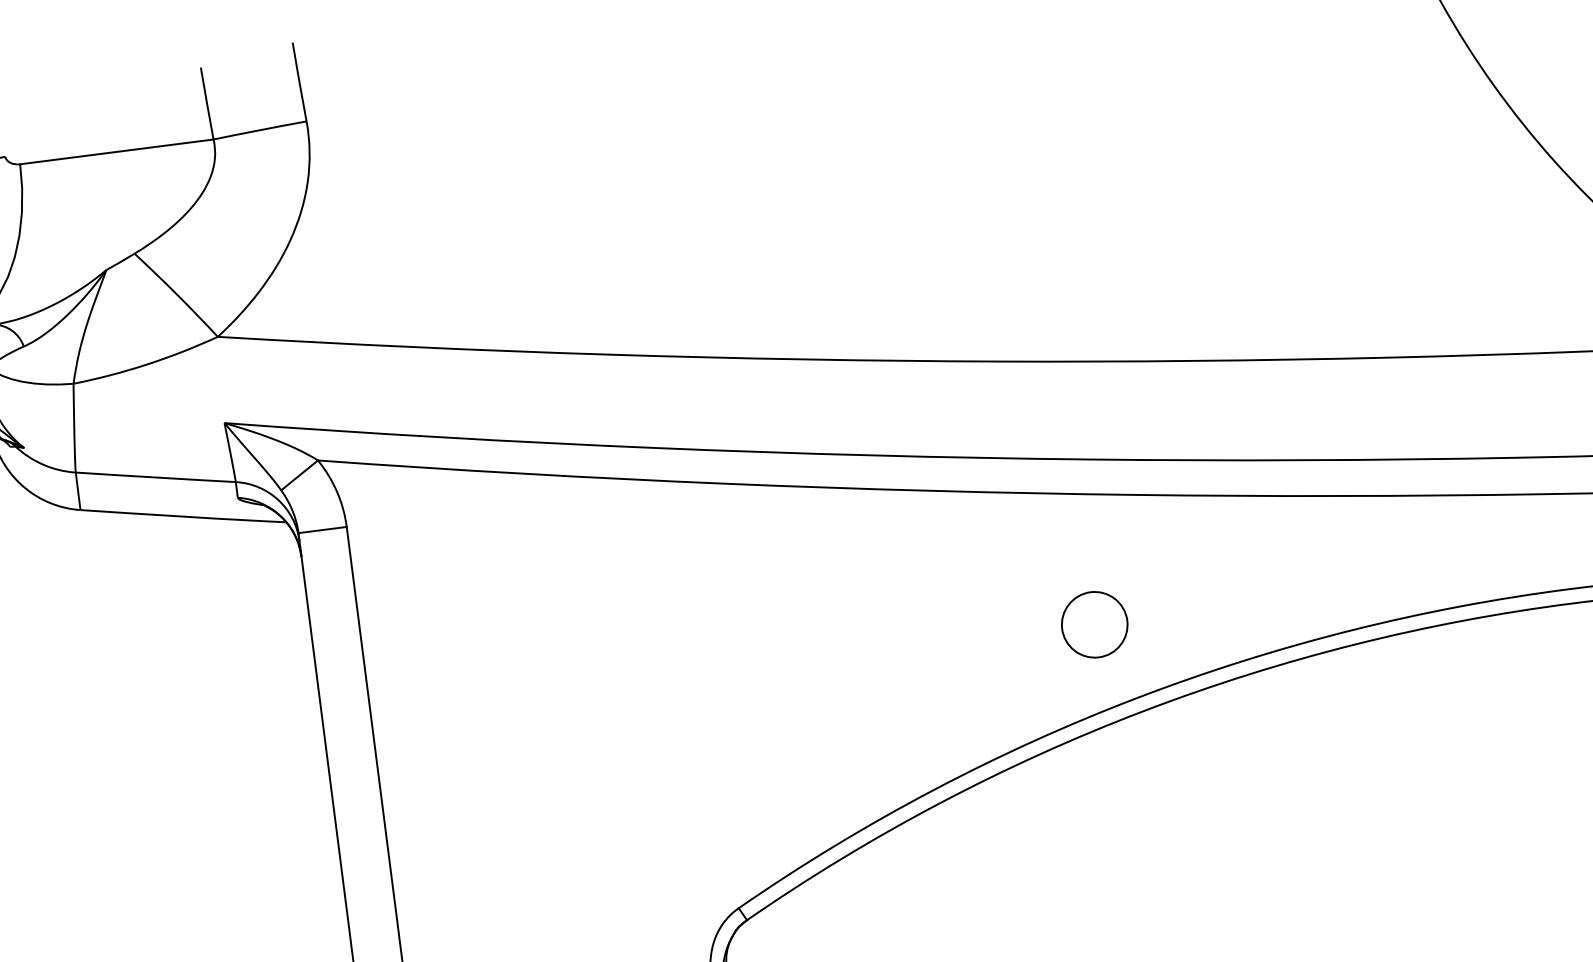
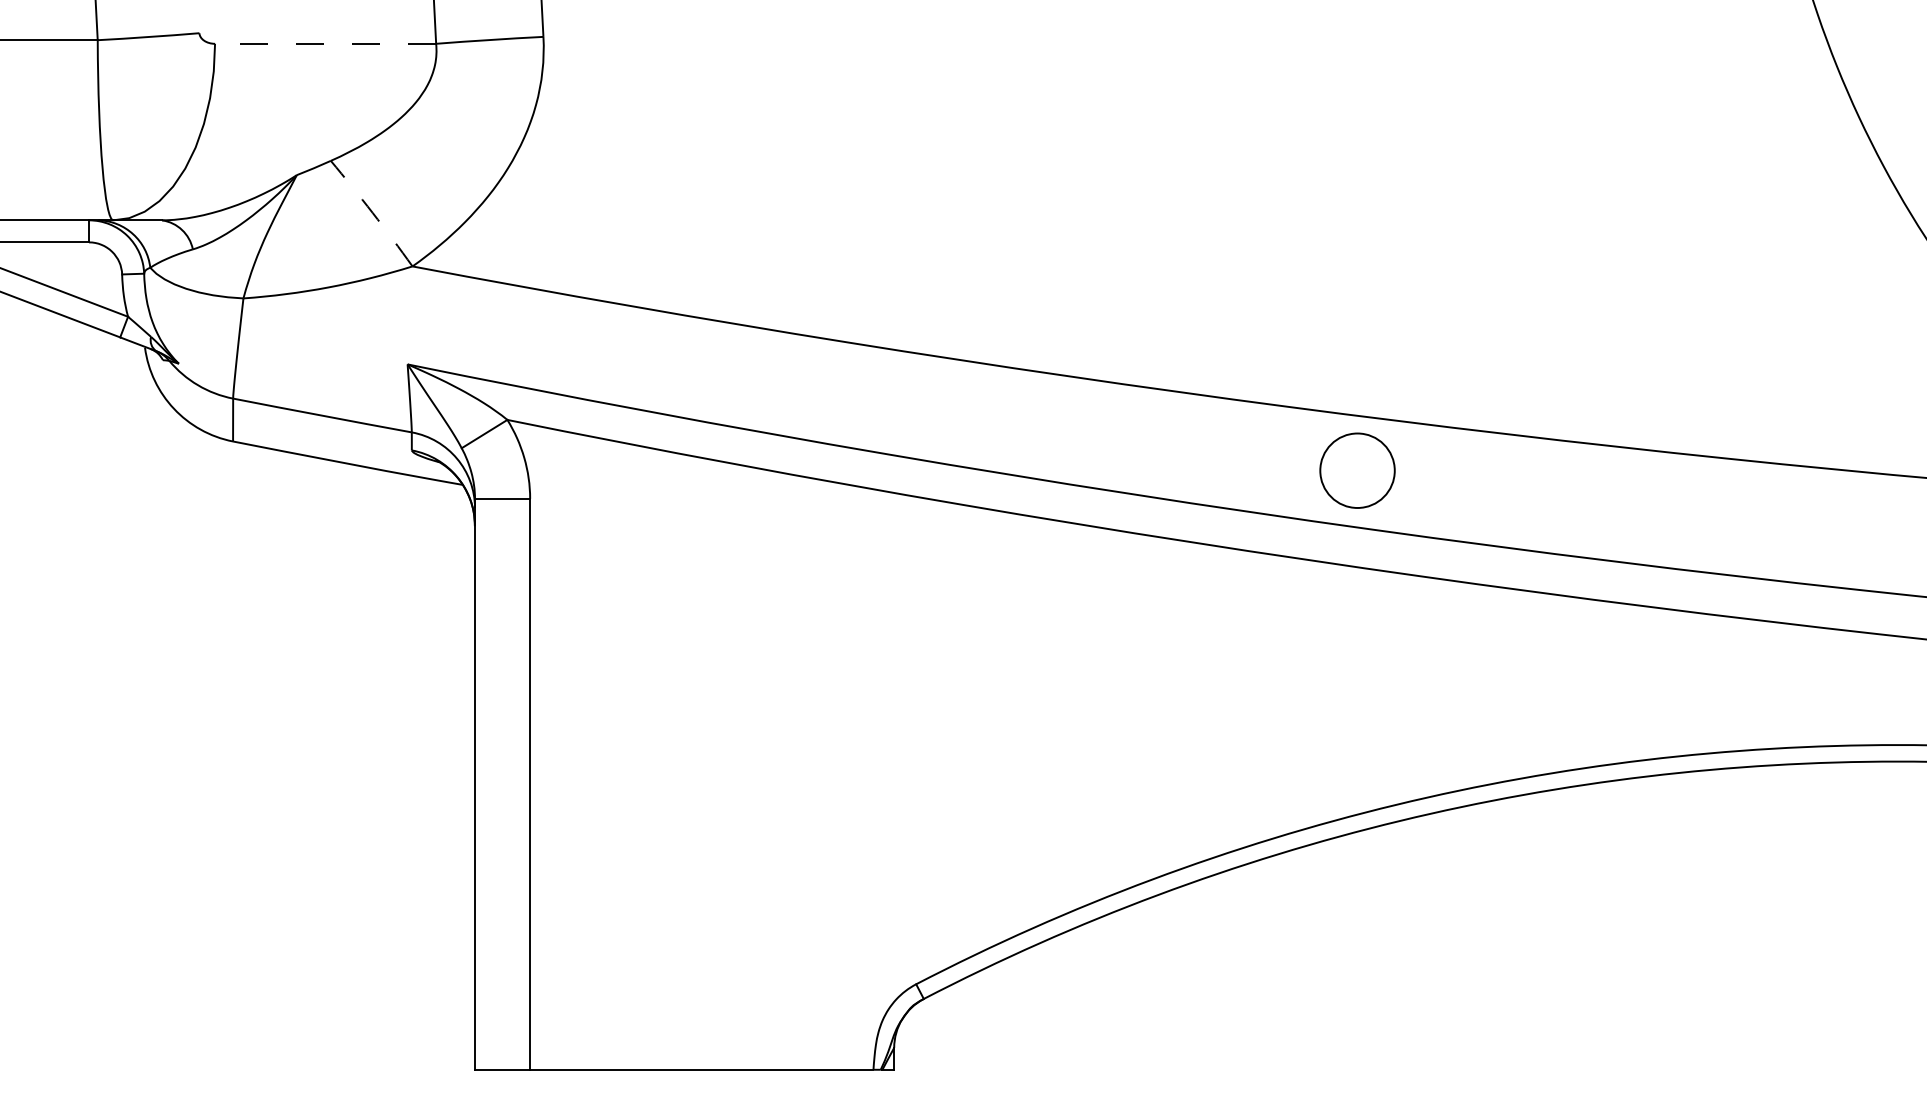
line: (116, 151) -> (325, 43), solid -> dashed
arc: (176, 294) -> (372, 212), solid -> dashed
circle: (1094, 624) -> (1357, 470), moved

